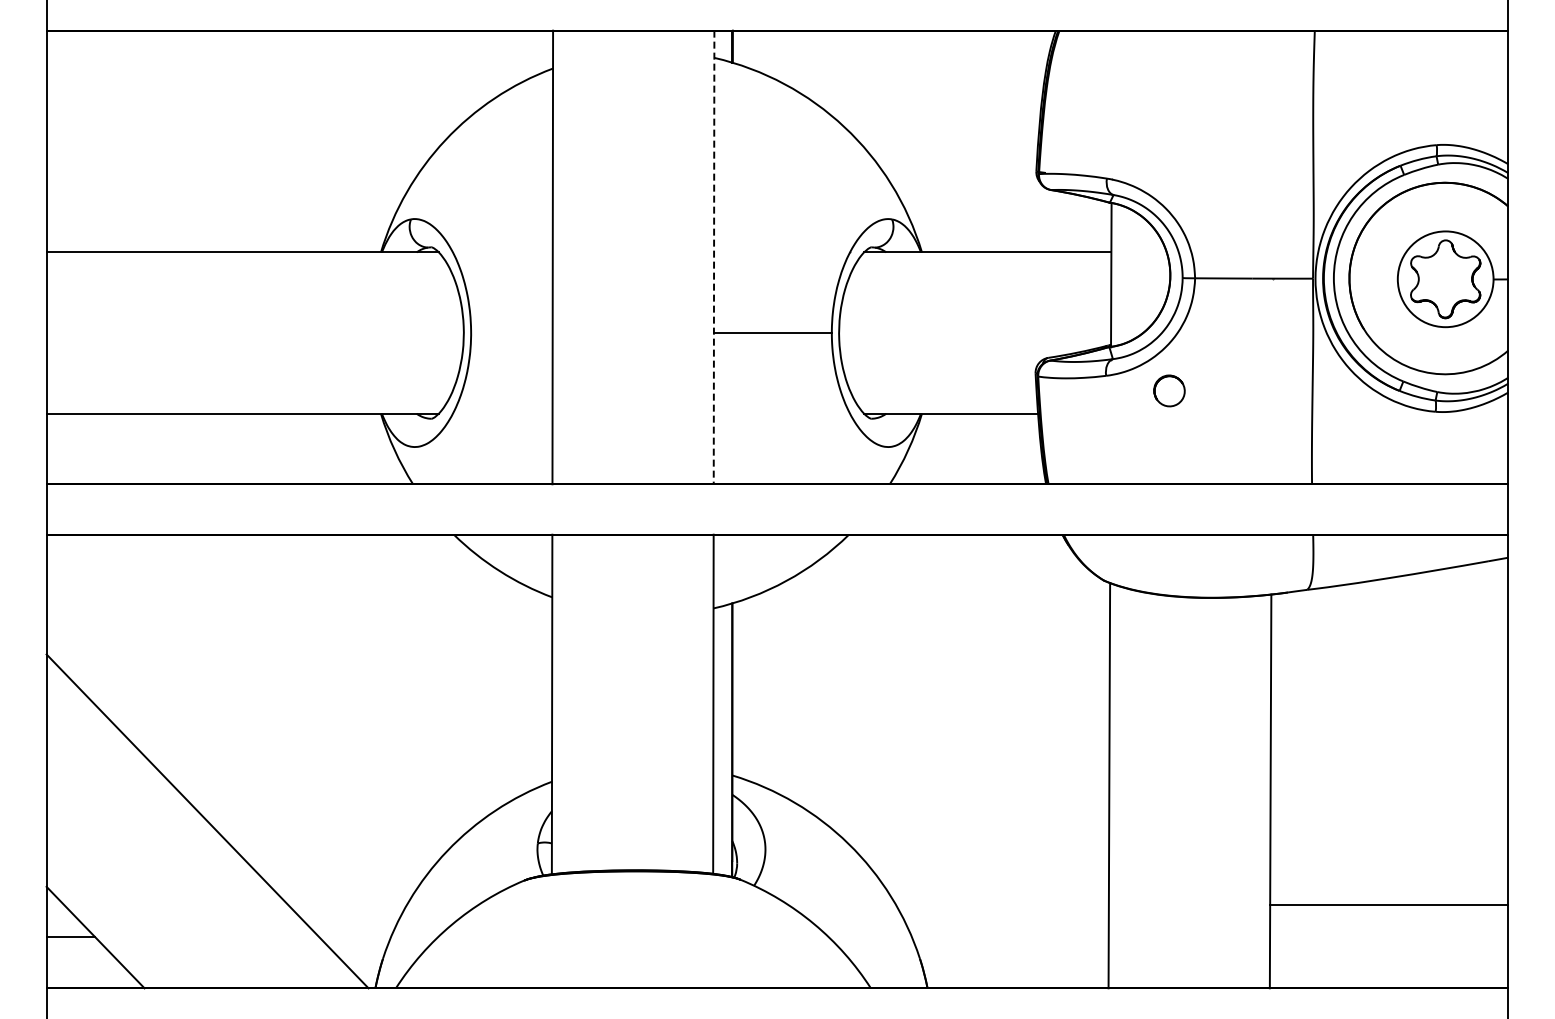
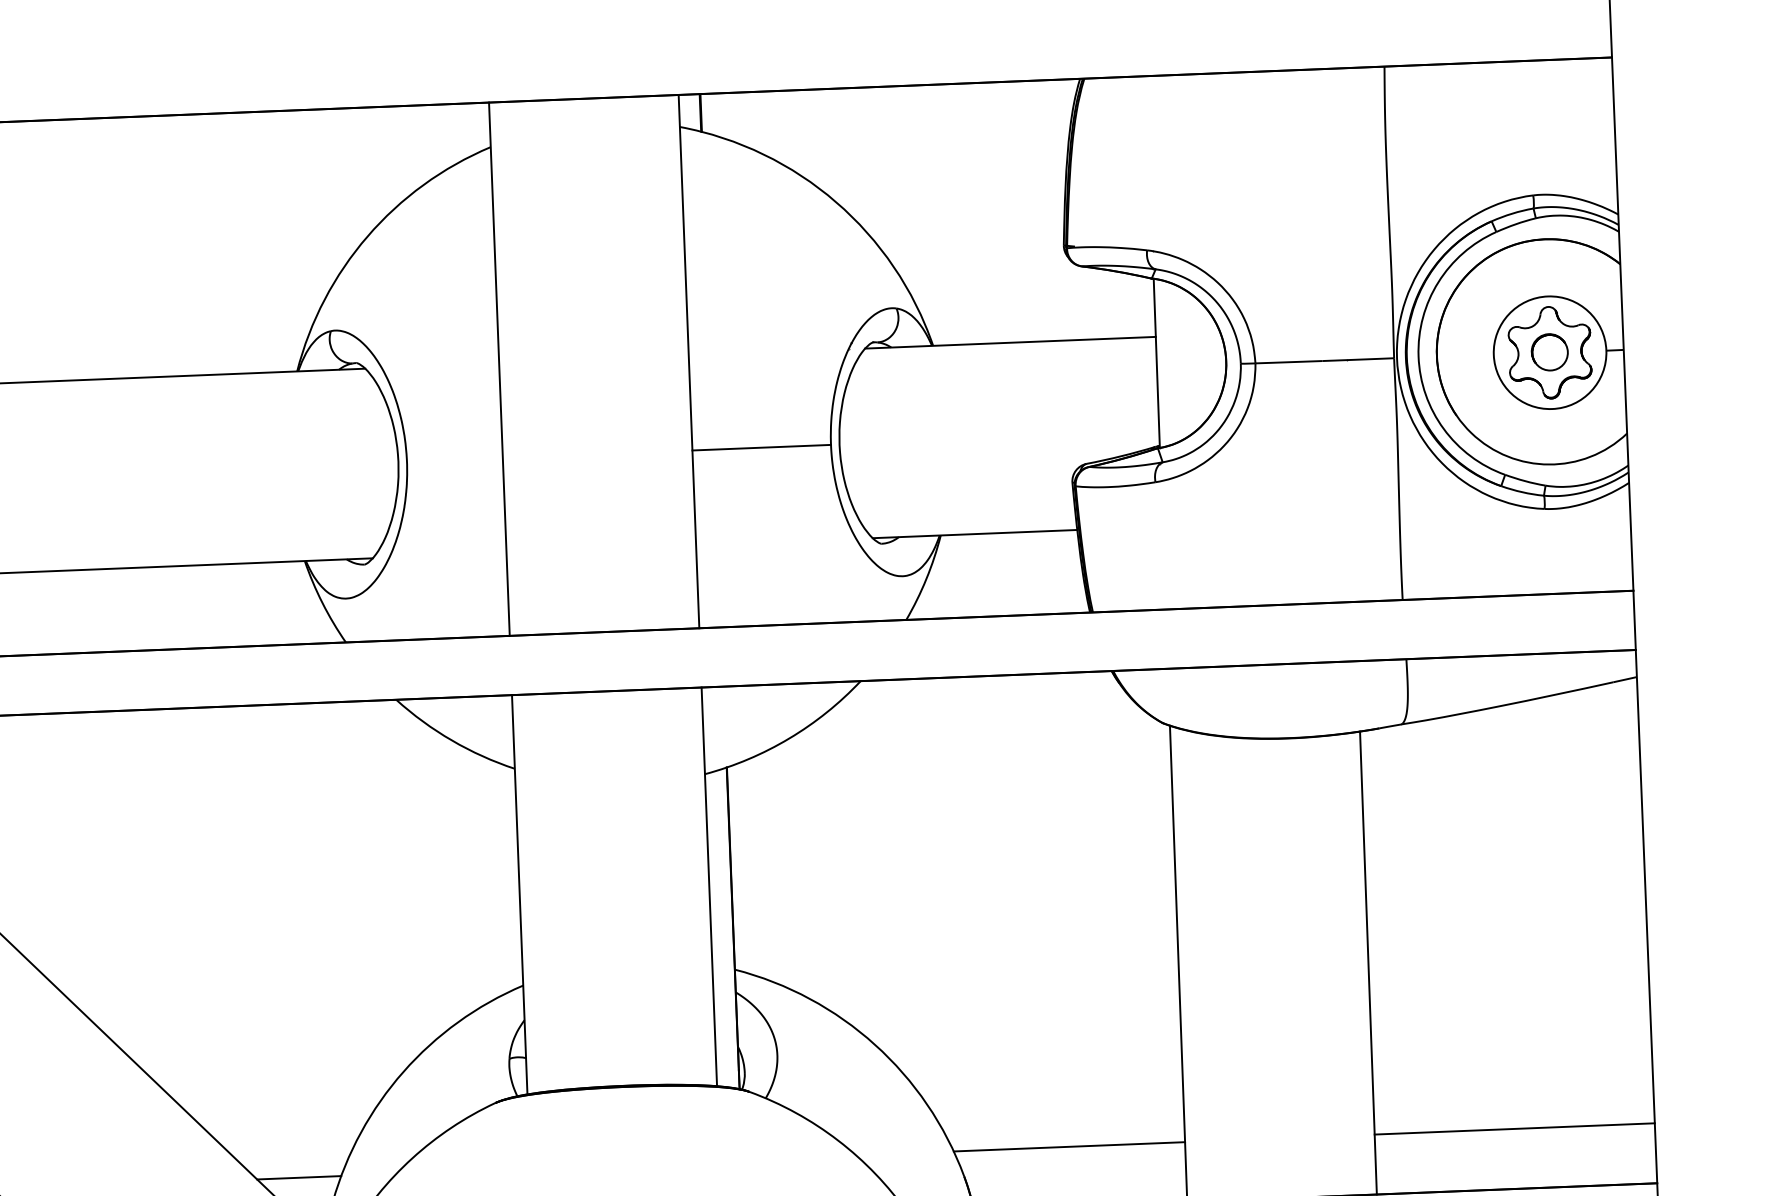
line: (714, 257) -> (689, 361), dashed -> solid
part: (1169, 390) -> (1549, 351), moved
line: (1389, 905) -> (1515, 1129), moved
line: (354, 937) -> (298, 1177), added
line: (1010, 937) -> (1069, 1147), added

